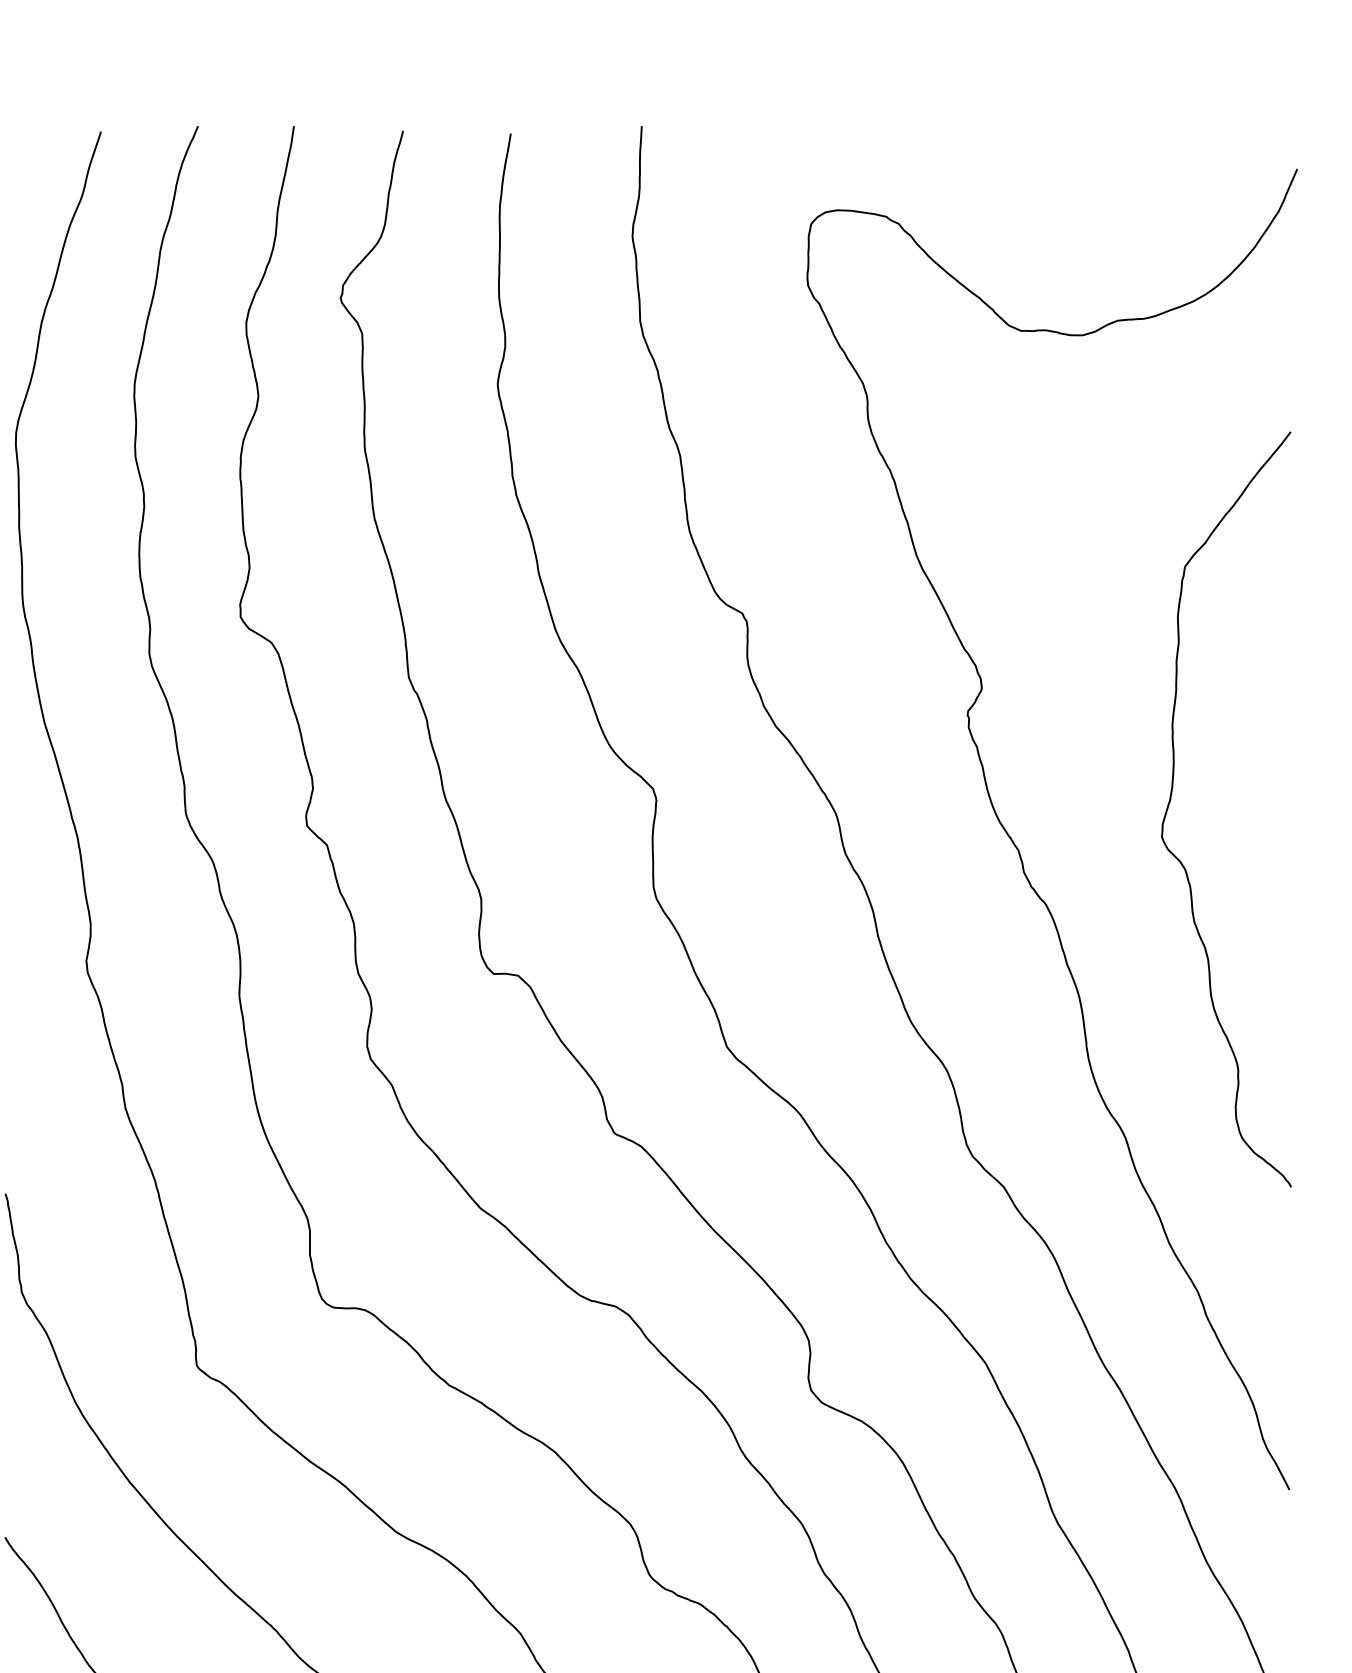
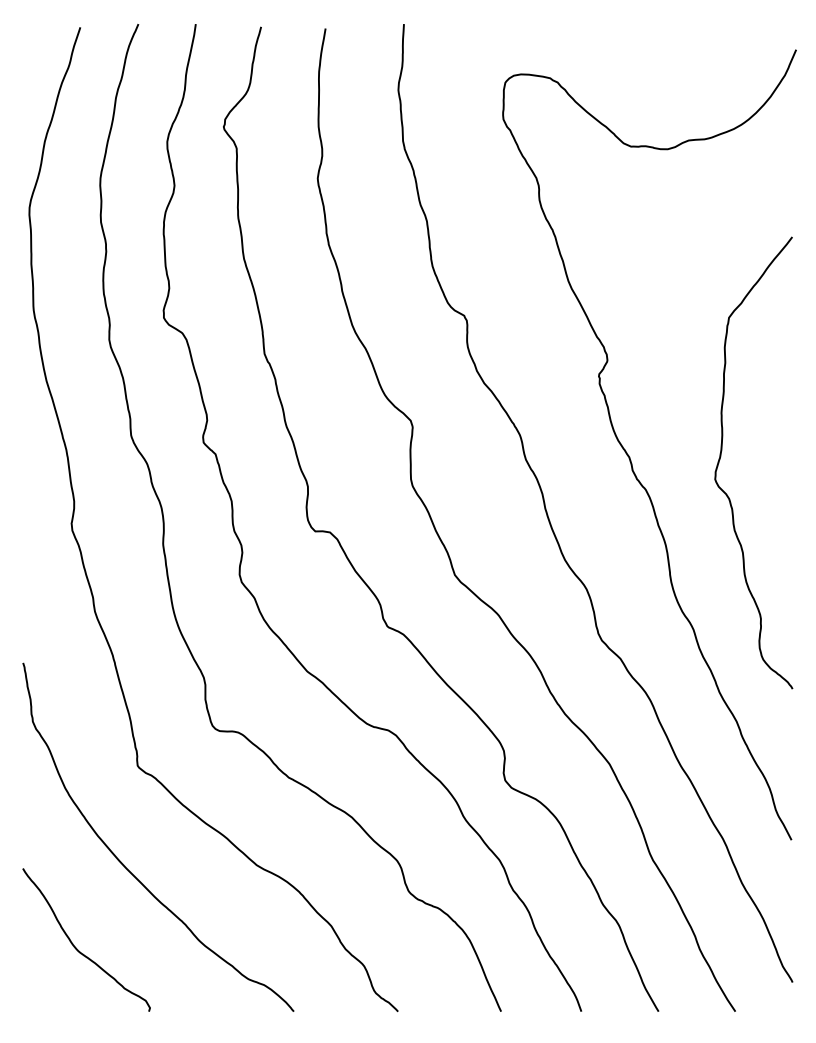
curve: (1172, 798) -> (721, 456), moved

